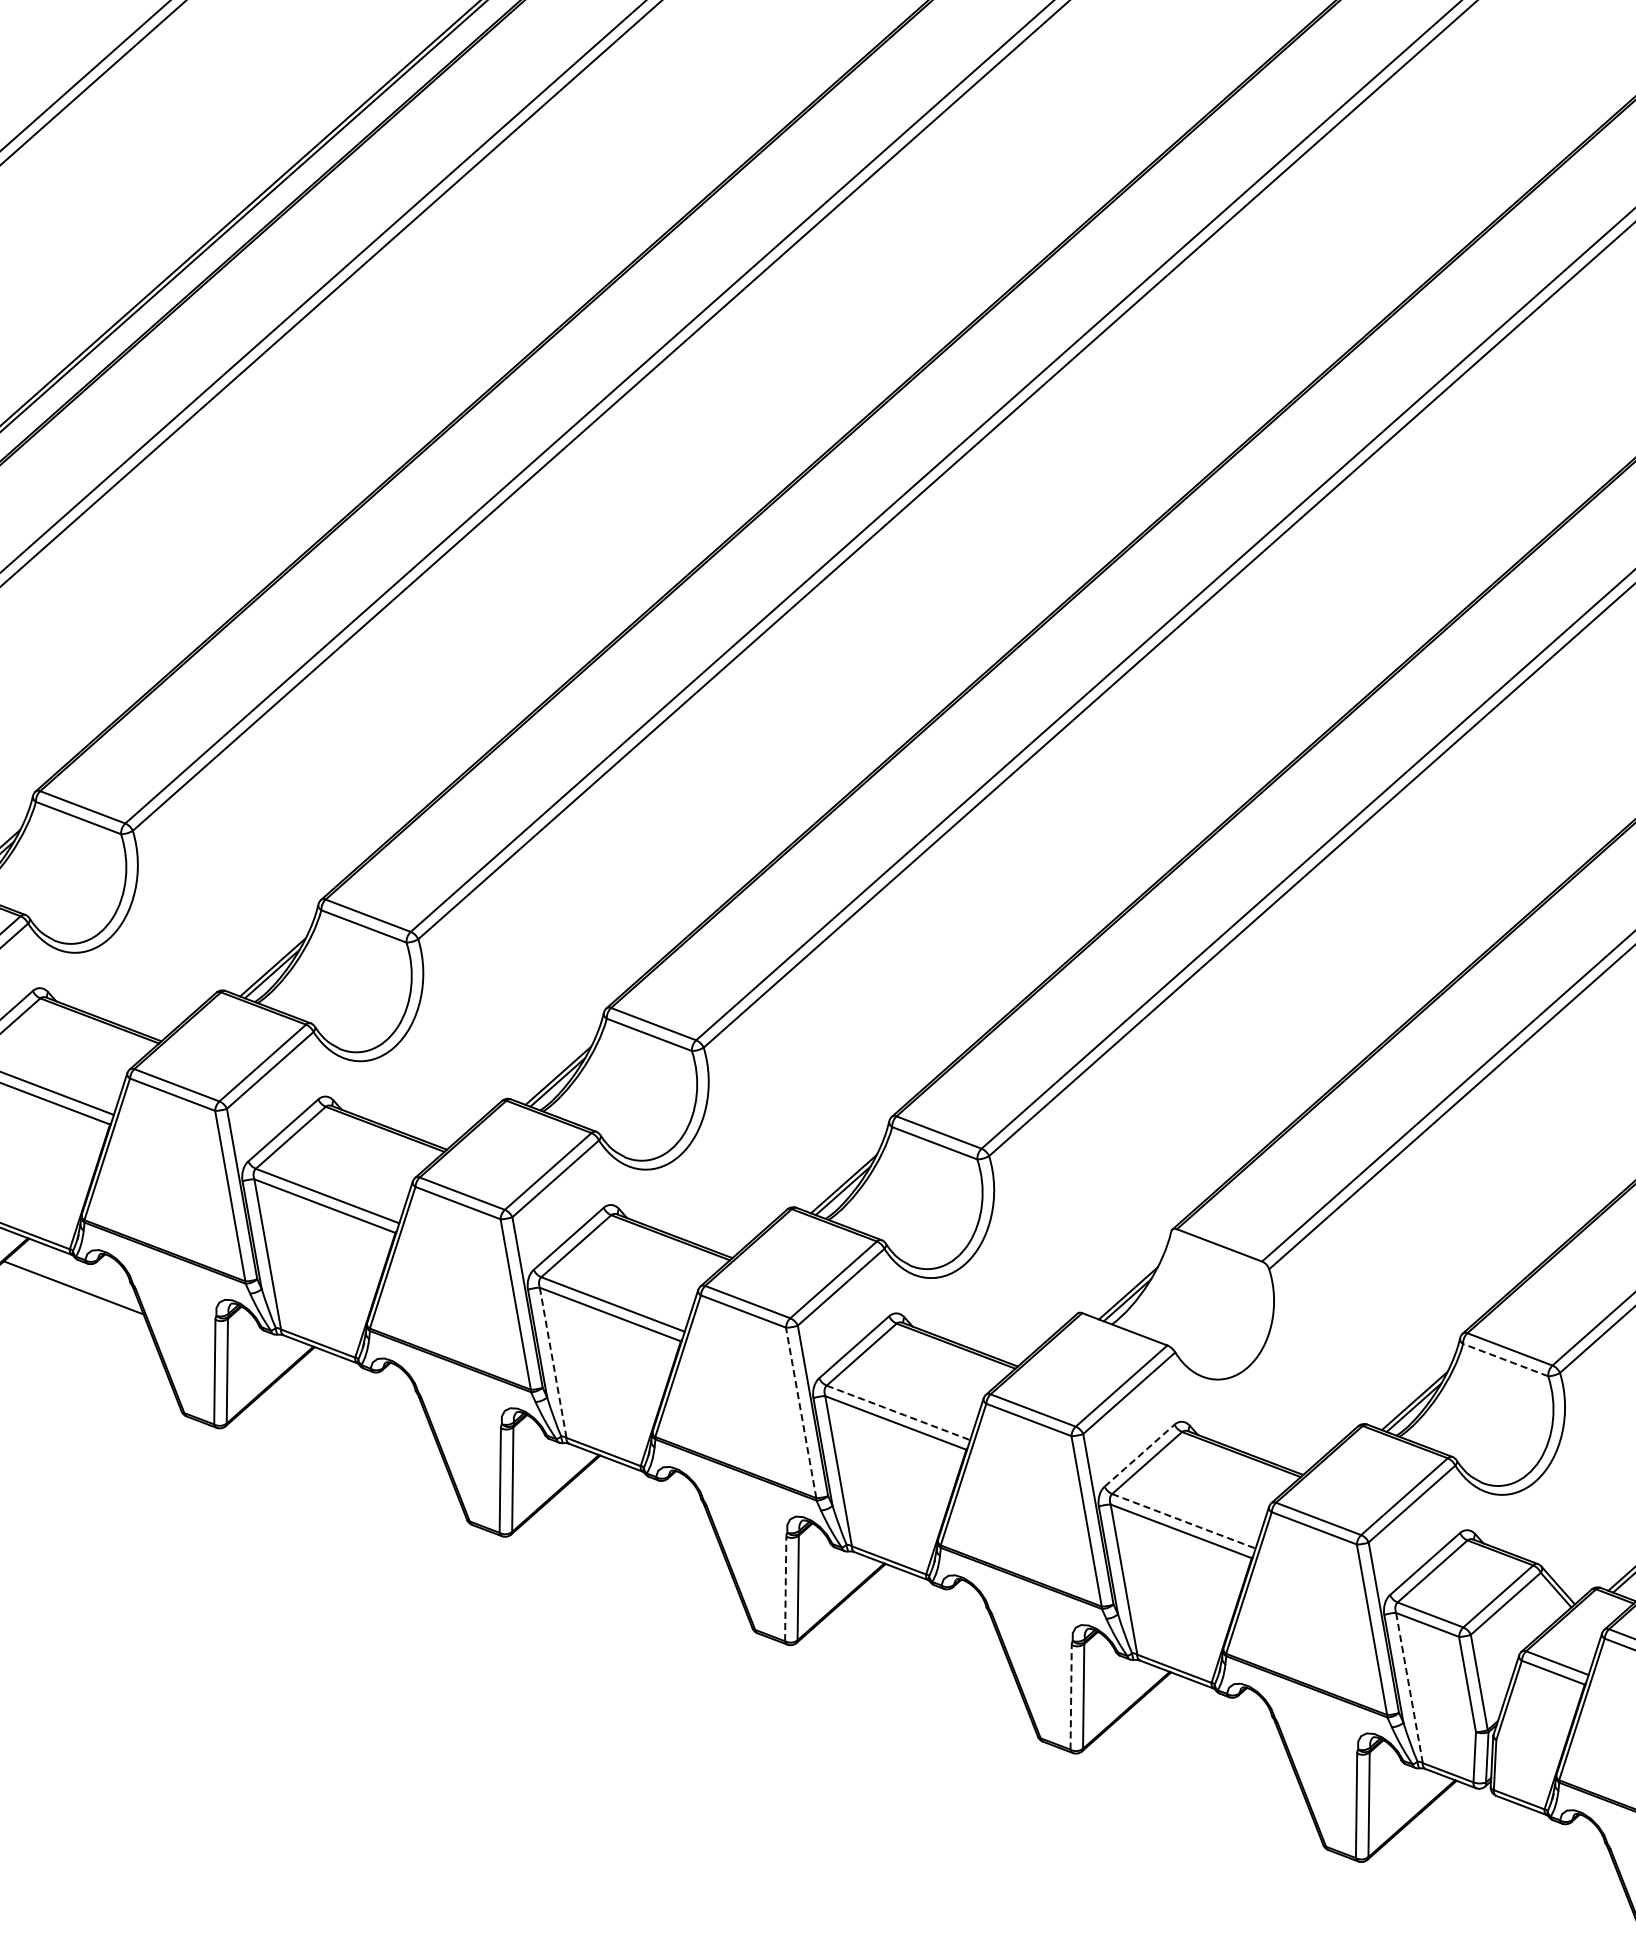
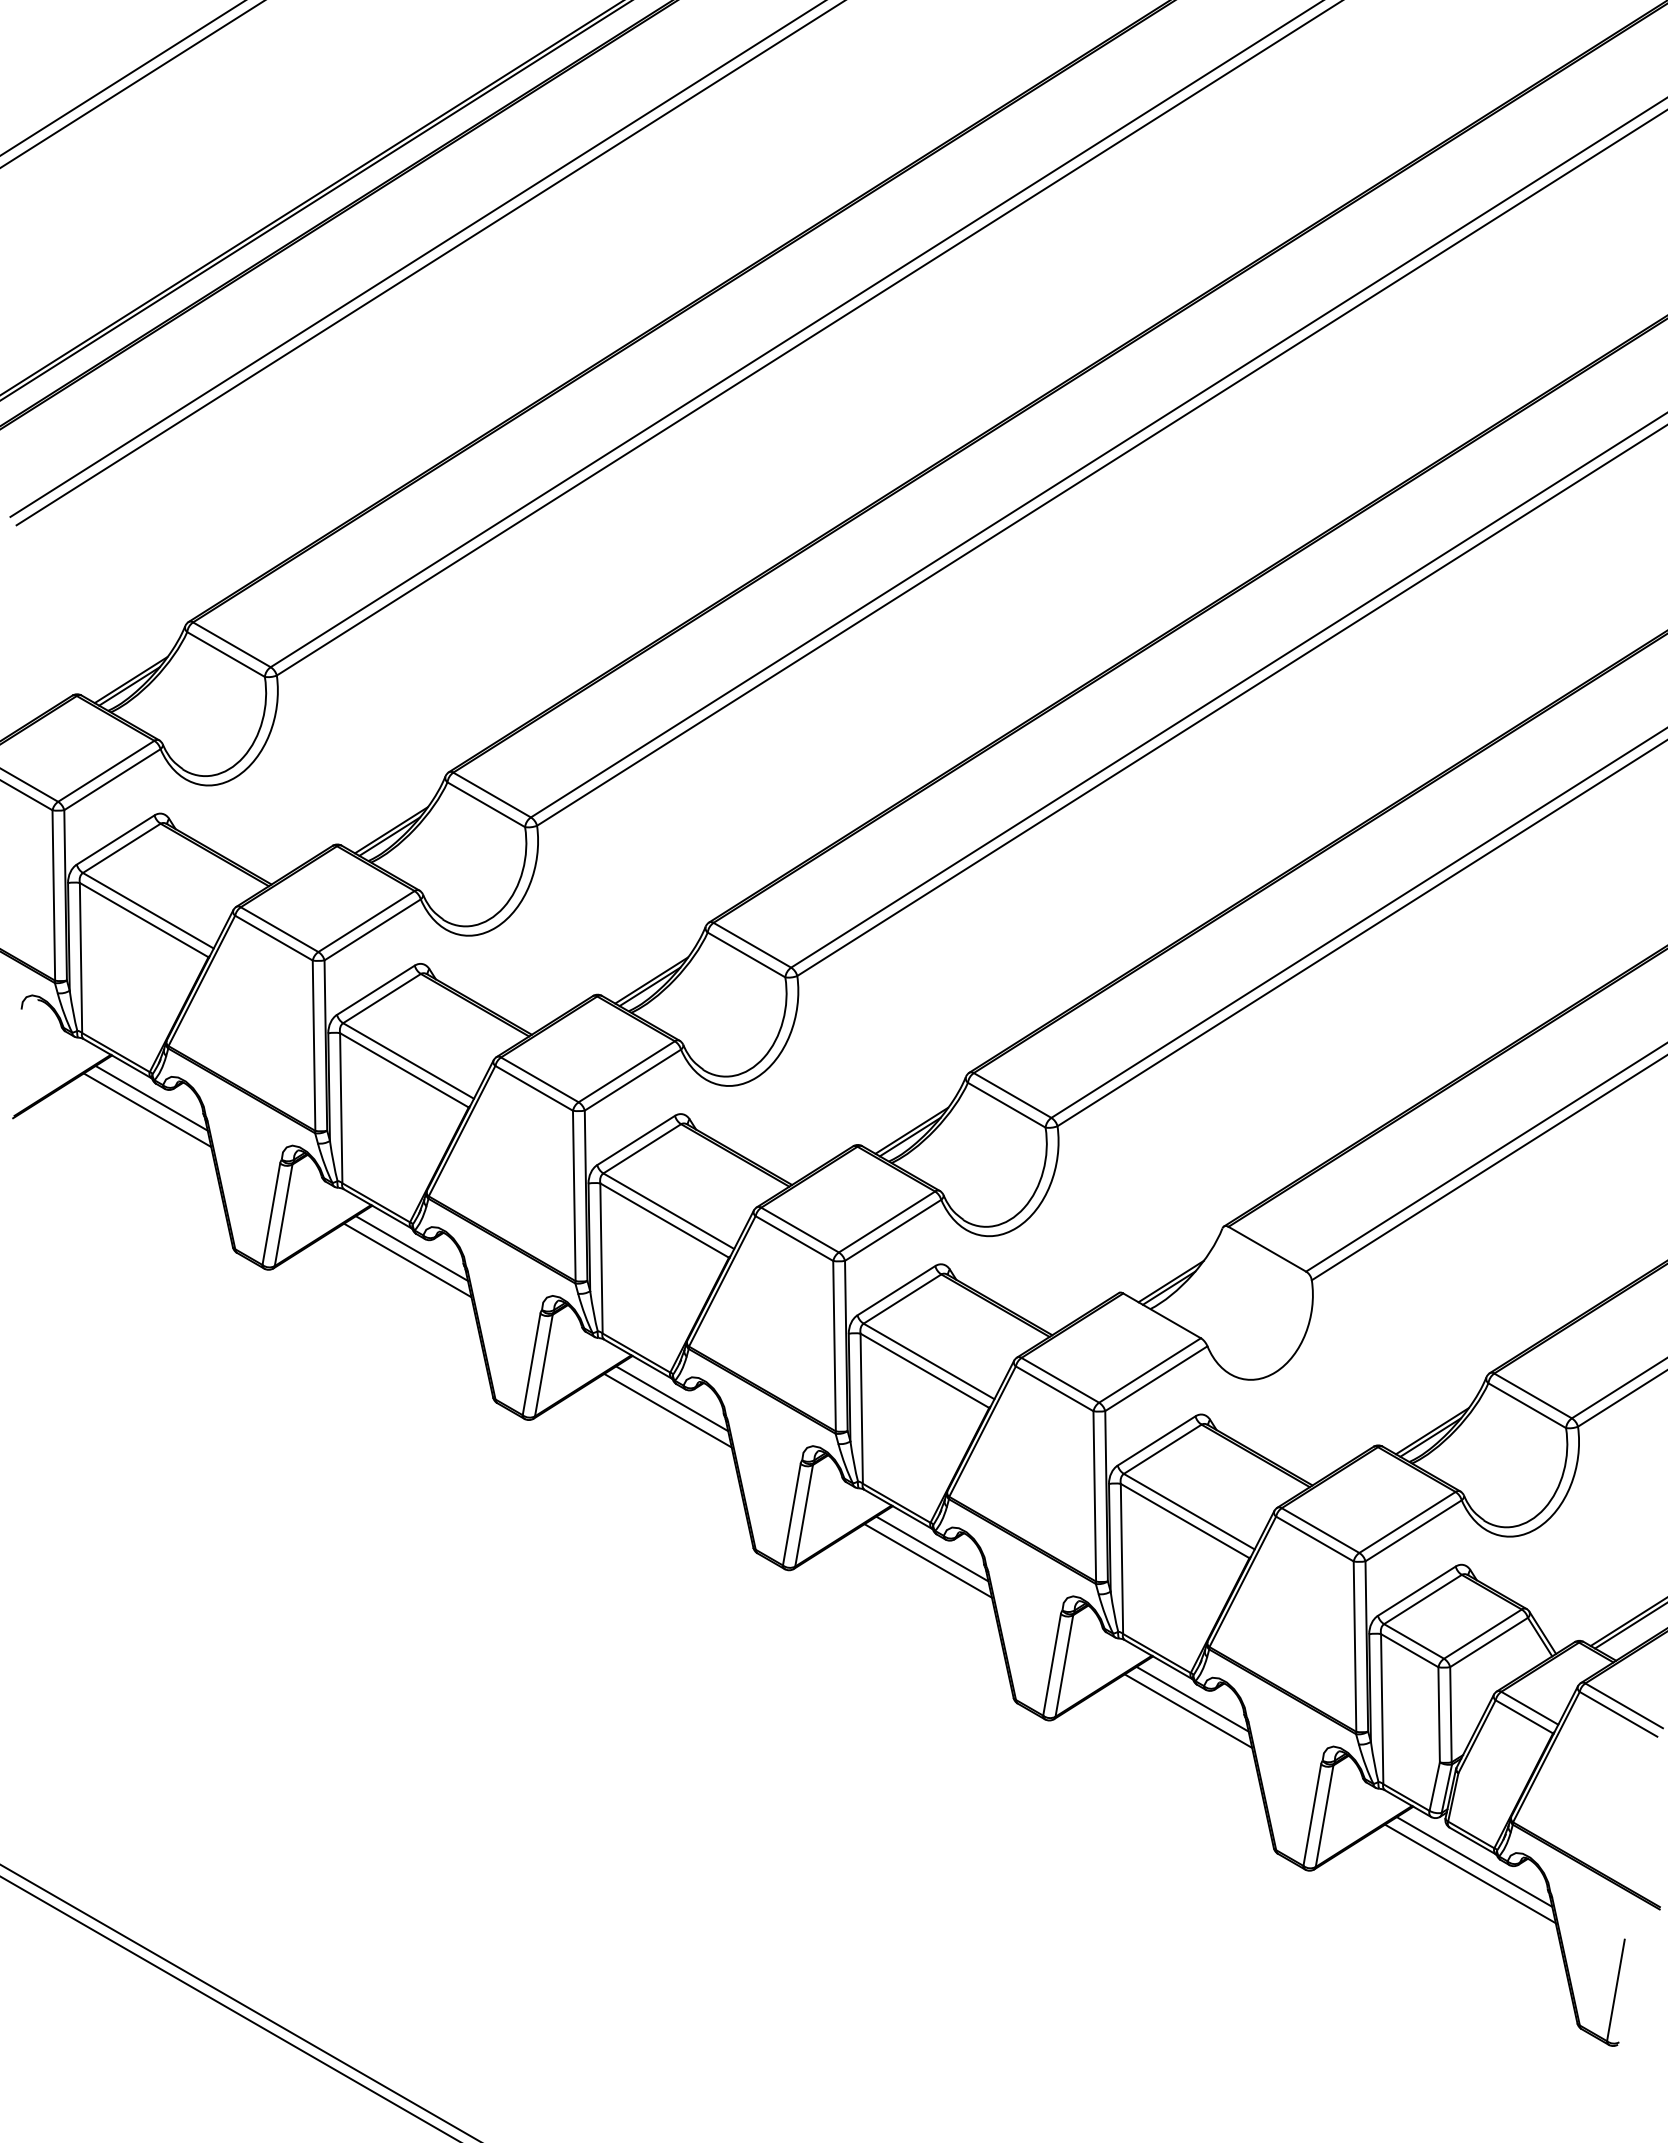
line: (75, 1274) -> (151, 1097), added
line: (1505, 1359) -> (1527, 1405), dashed -> solid
line: (553, 1362) -> (601, 1258), dashed -> solid
line: (360, 1383) -> (411, 1248), added
line: (358, 1396) -> (407, 1260), added
line: (801, 1412) -> (834, 1345), dashed -> solid
line: (898, 1412) -> (929, 1361), dashed -> solid
line: (1140, 1455) -> (1157, 1440), dashed -> solid
line: (647, 1491) -> (672, 1398), added
line: (644, 1504) -> (667, 1410), added
line: (1184, 1521) -> (1189, 1511), dashed -> solid
line: (785, 1588) -> (791, 1514), dashed -> solid
line: (932, 1599) -> (932, 1548), added
line: (929, 1612) -> (927, 1560), added
line: (1409, 1688) -> (1382, 1709), dashed -> solid
line: (1071, 1696) -> (1052, 1664), dashed -> solid
line: (1217, 1708) -> (1192, 1698), added
line: (1215, 1720) -> (1188, 1710), added
line: (1526, 1825) -> (1474, 1861), added
line: (1524, 1838) -> (1470, 1873), added

